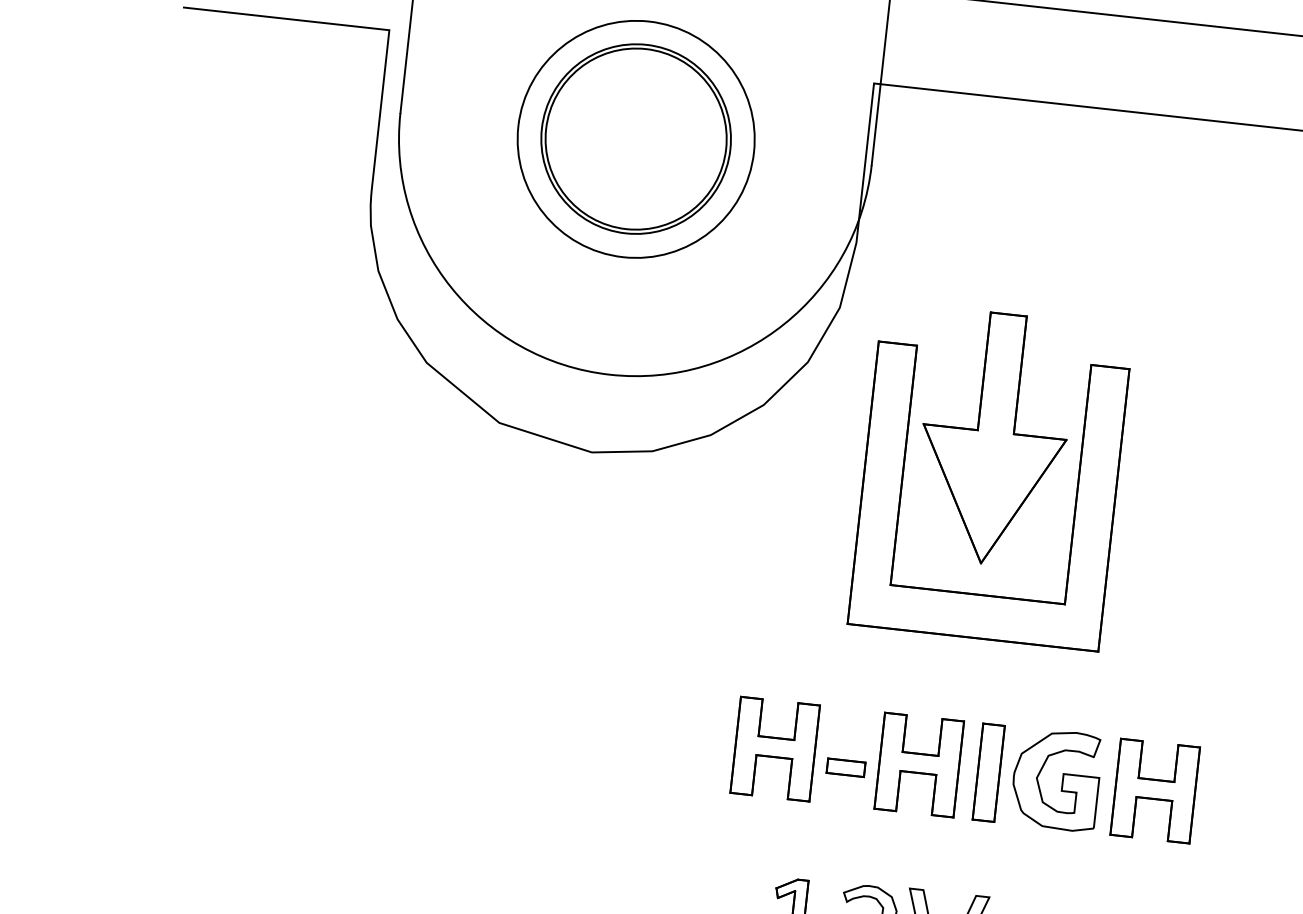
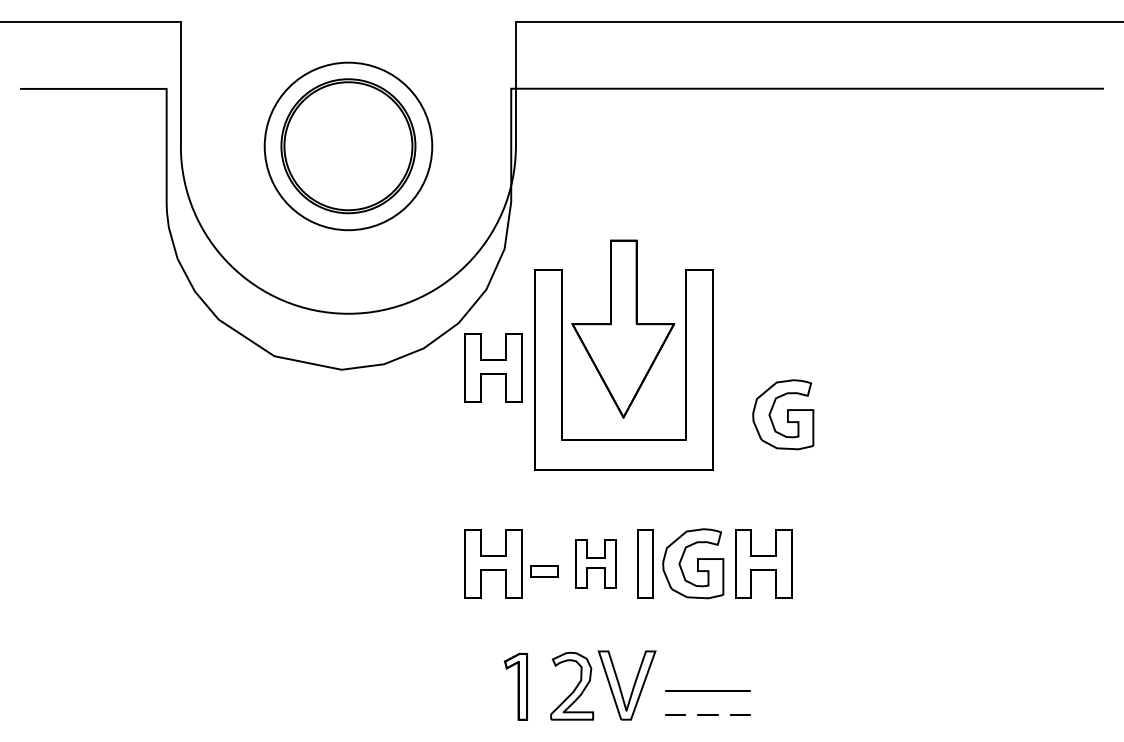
part: (805, 472) -> (493, 367), added
part: (1206, 583) -> (783, 414), added
part: (918, 764) -> (595, 563), size x0.7

